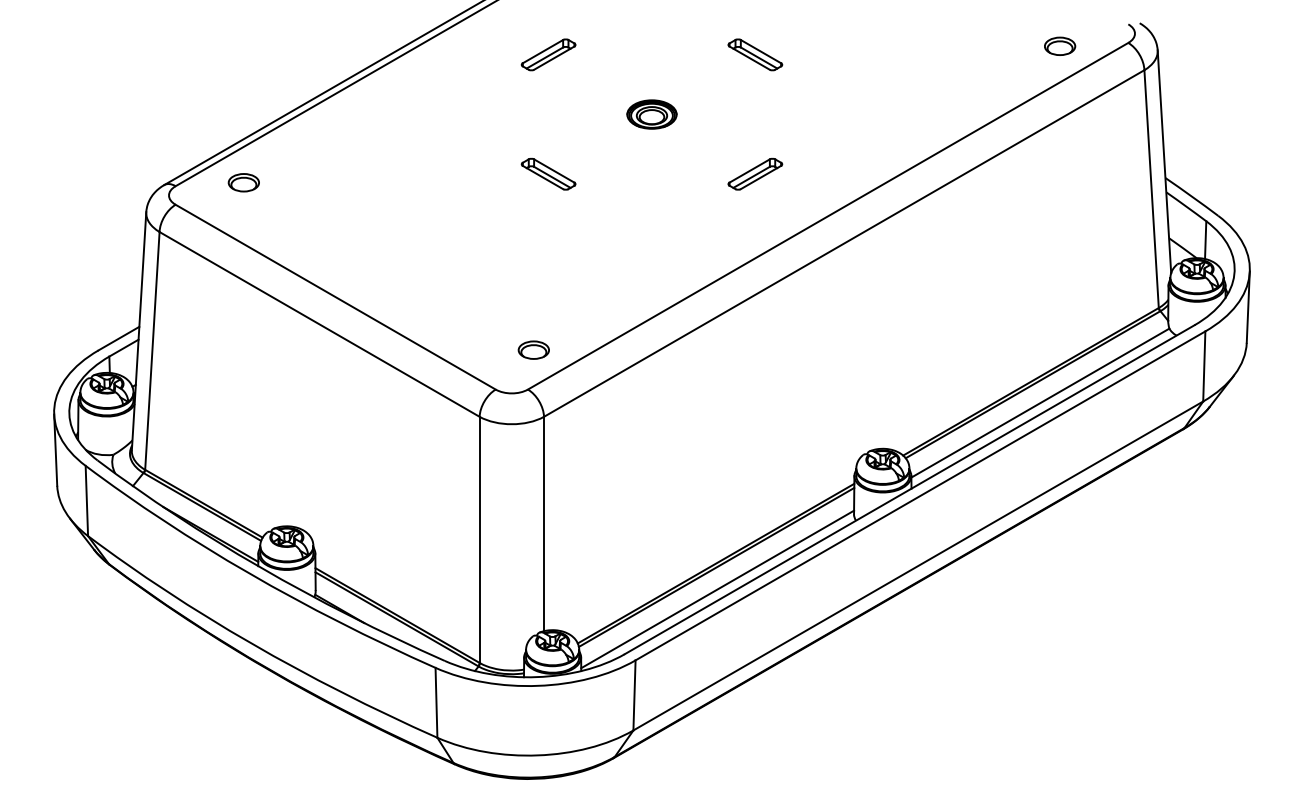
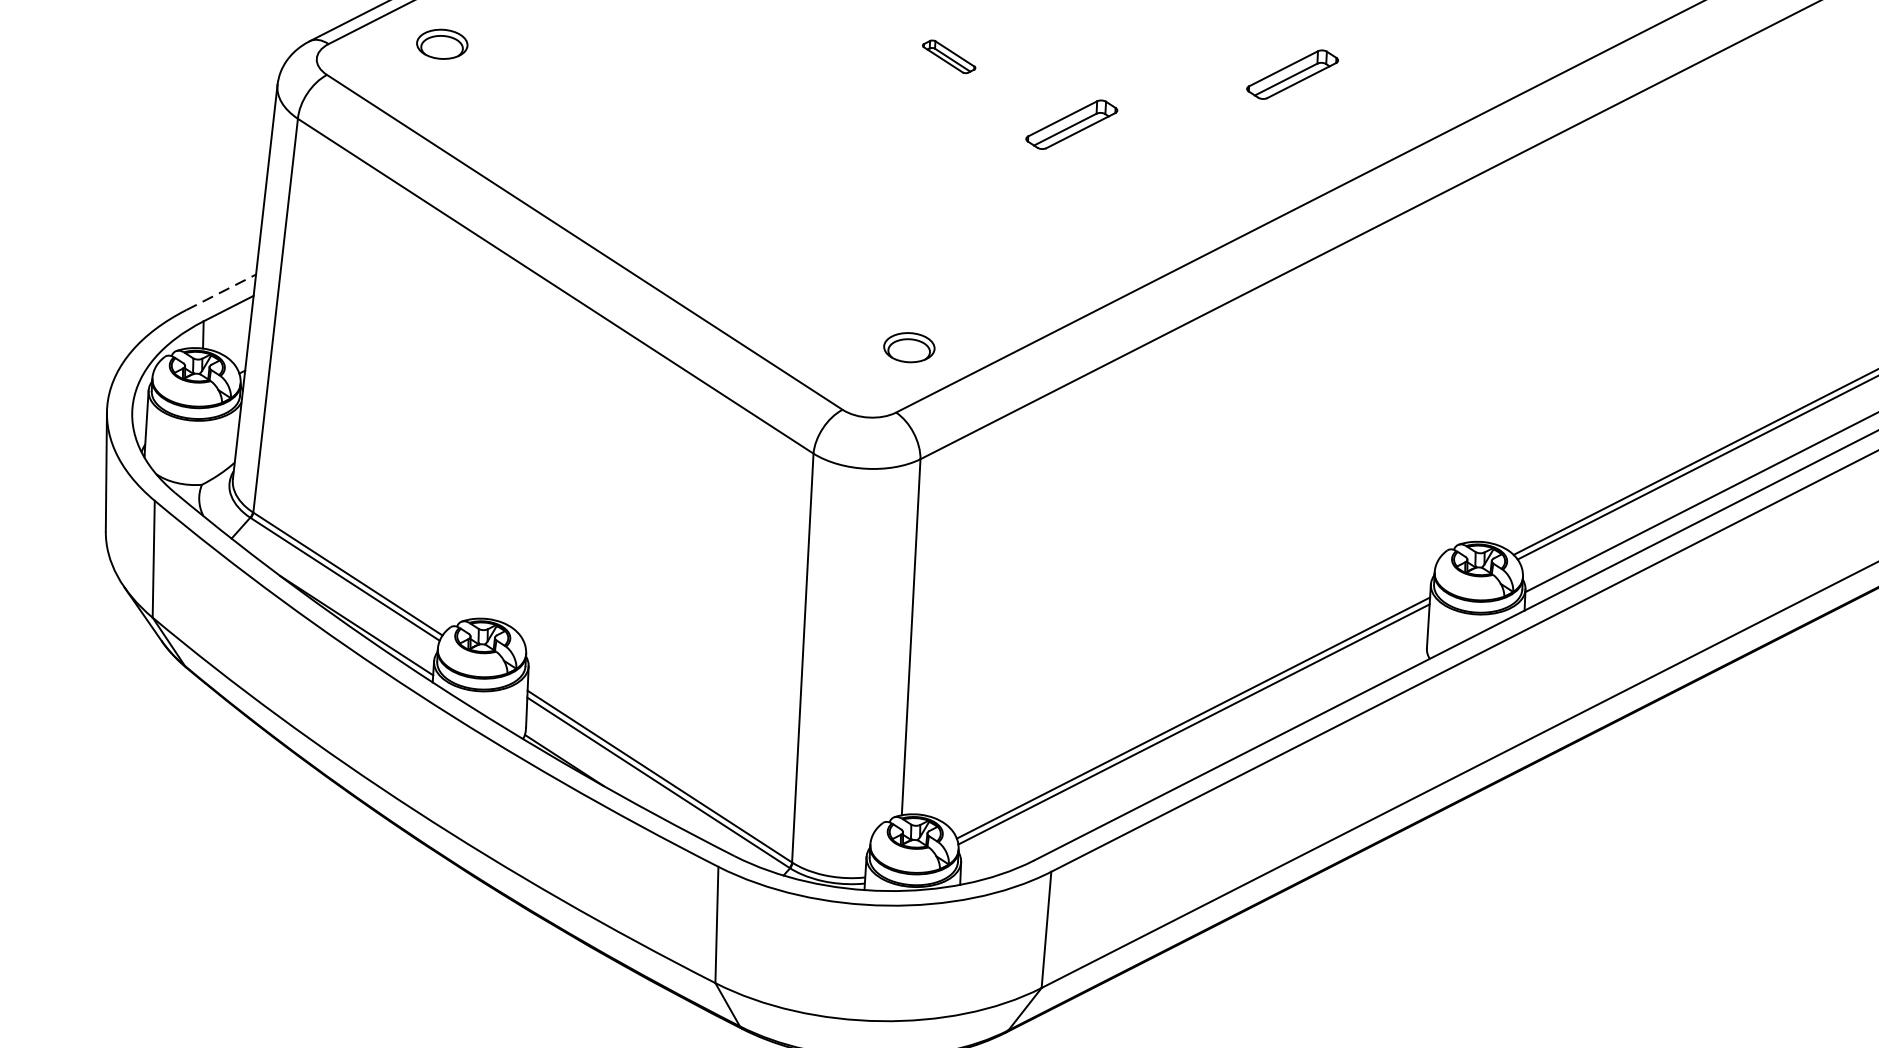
part: (548, 174) -> (948, 57), size x0.6
part: (624, 211) -> (1072, 125), added
line: (118, 338) -> (220, 292), solid -> dashed
line: (717, 589) -> (1193, 761), removed

